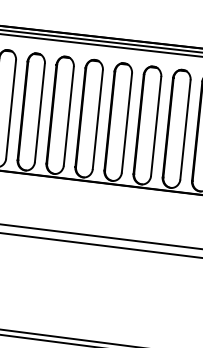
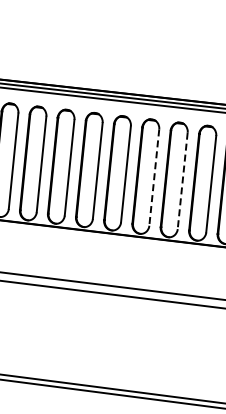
line: (127, 124) -> (154, 178), solid -> dashed
line: (155, 127) -> (182, 181), solid -> dashed

